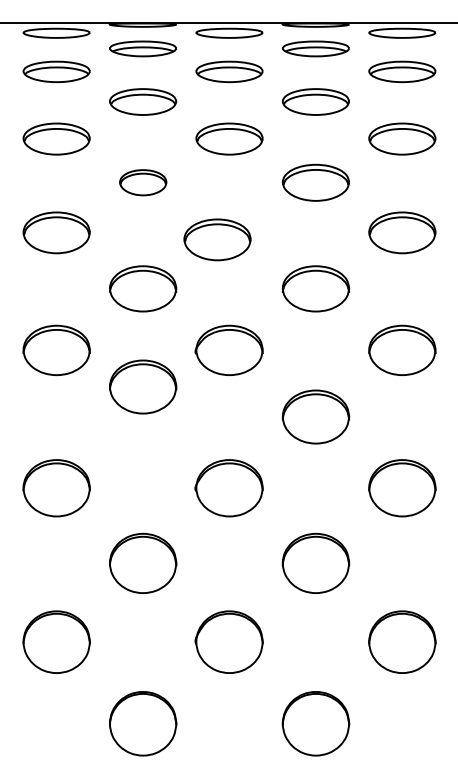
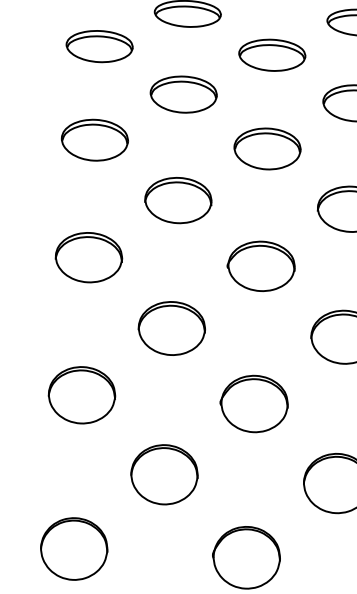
part: (143, 182) -> (184, 94), size x1.43
part: (217, 239) -> (267, 148), moved
part: (143, 386) -> (172, 328), moved

